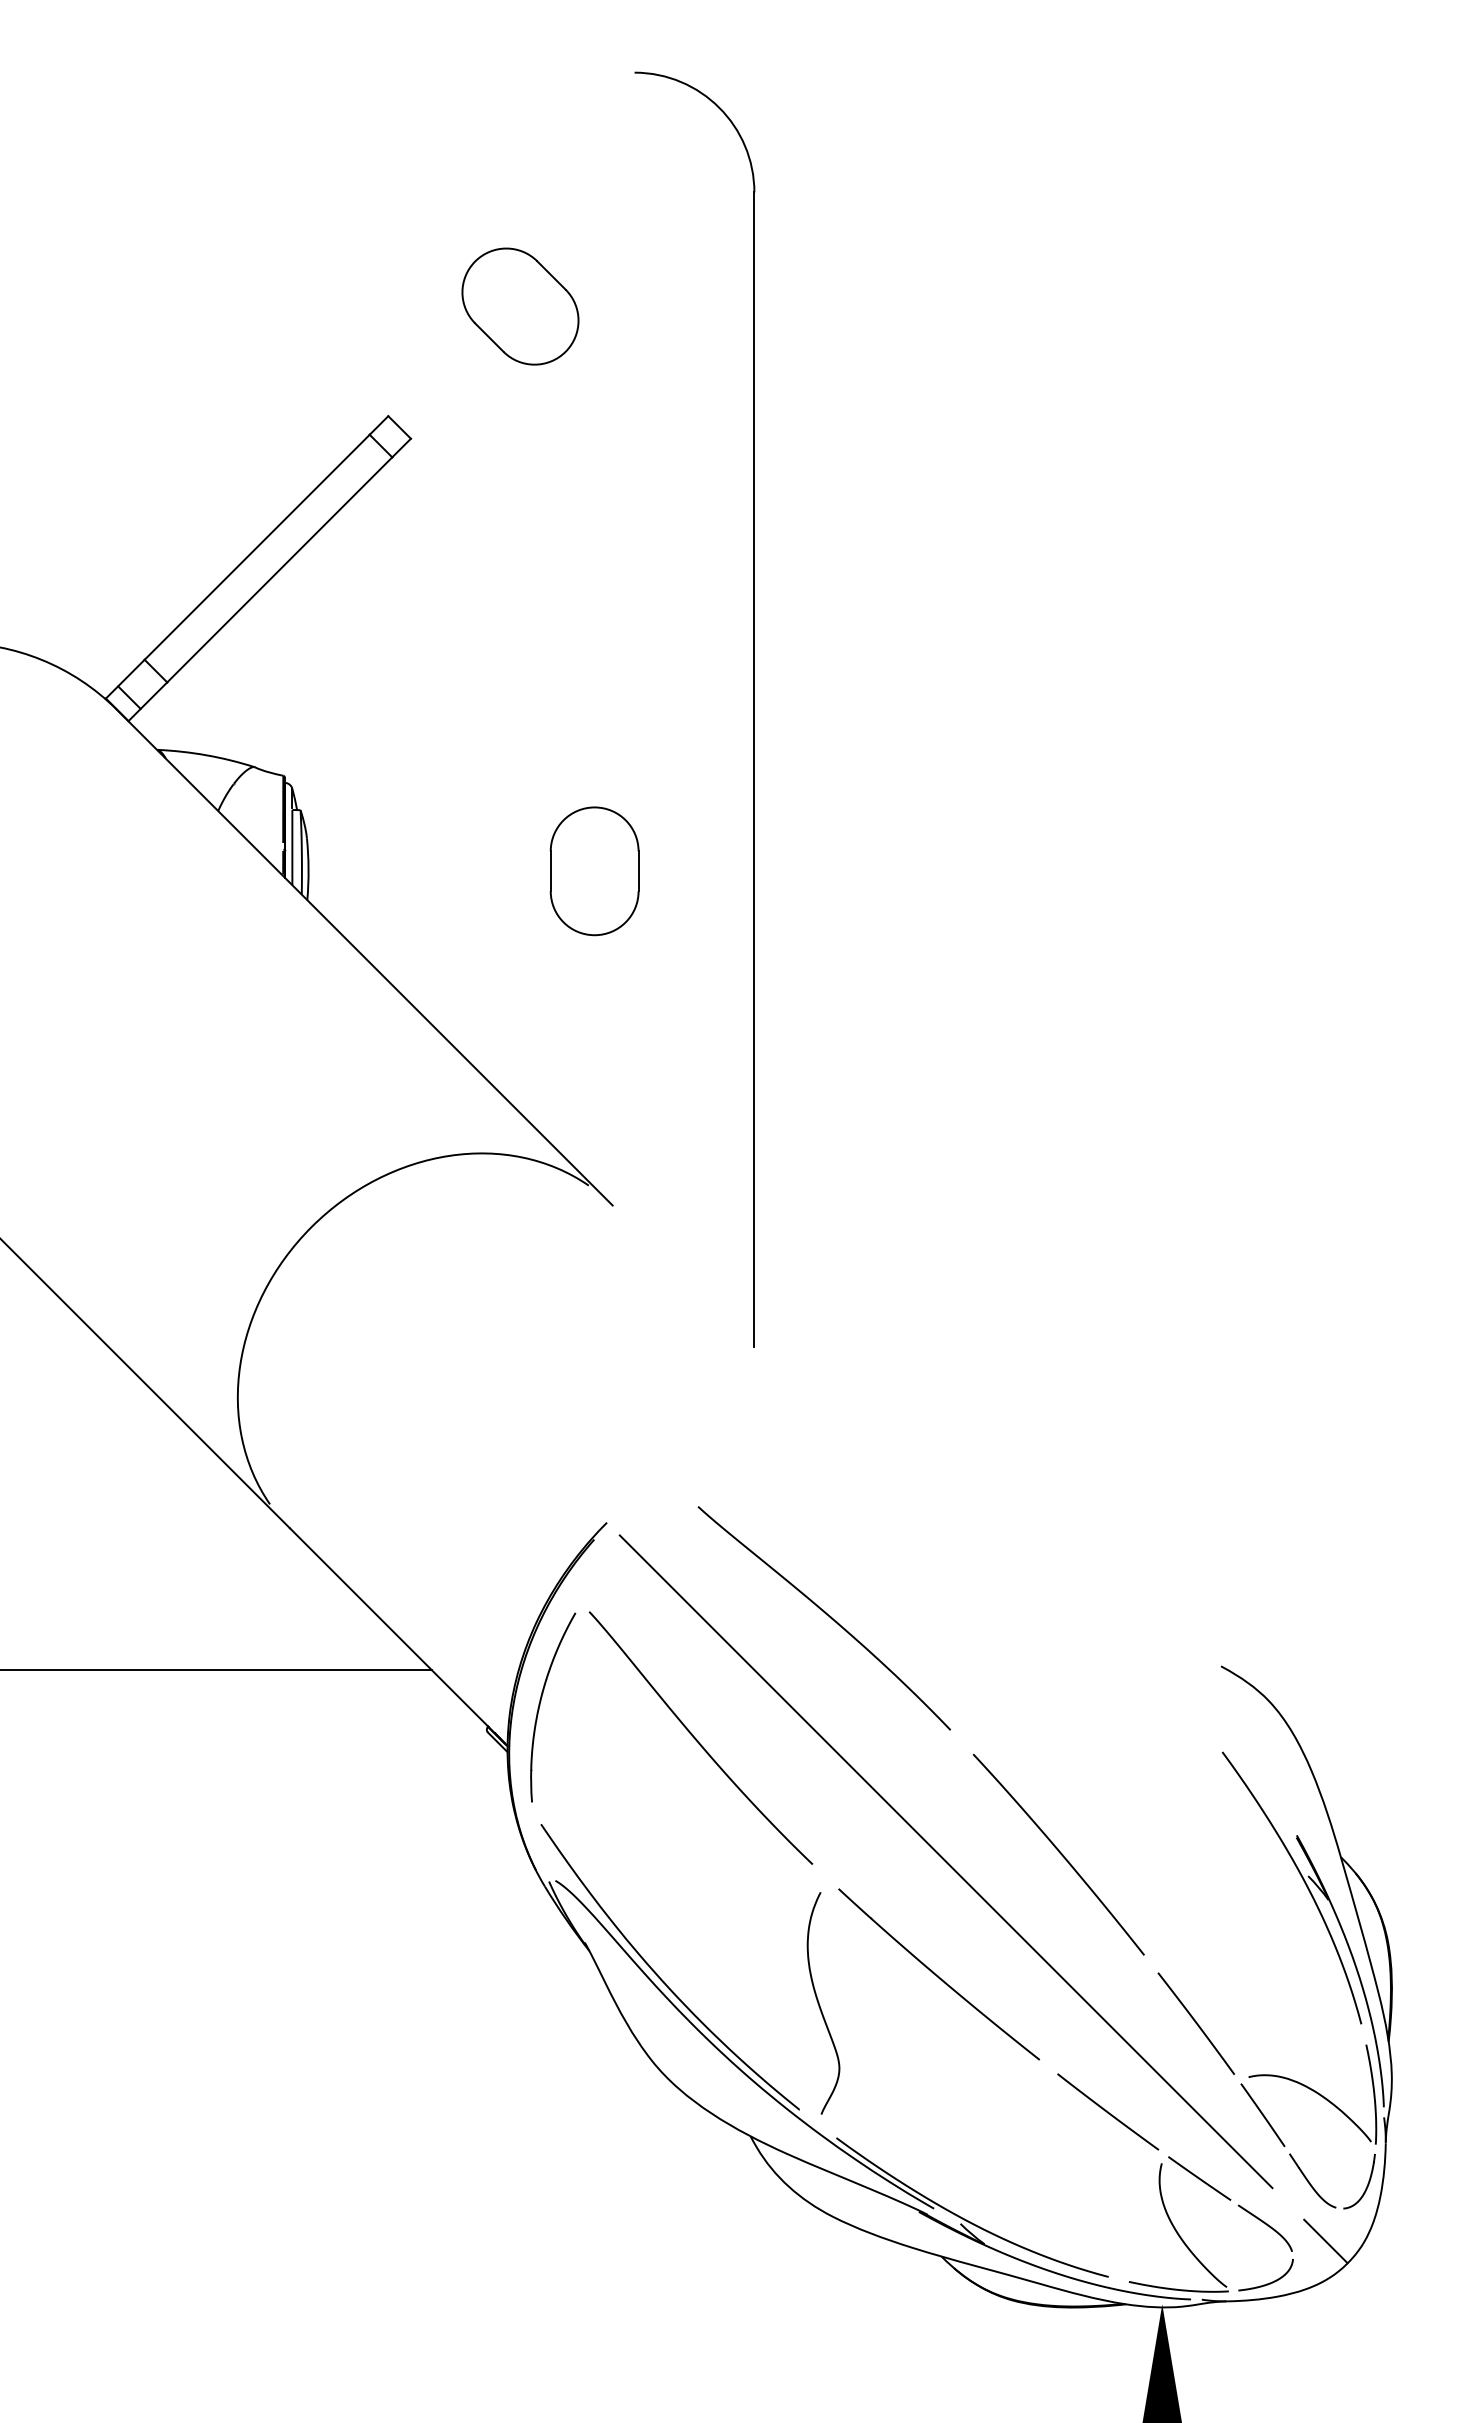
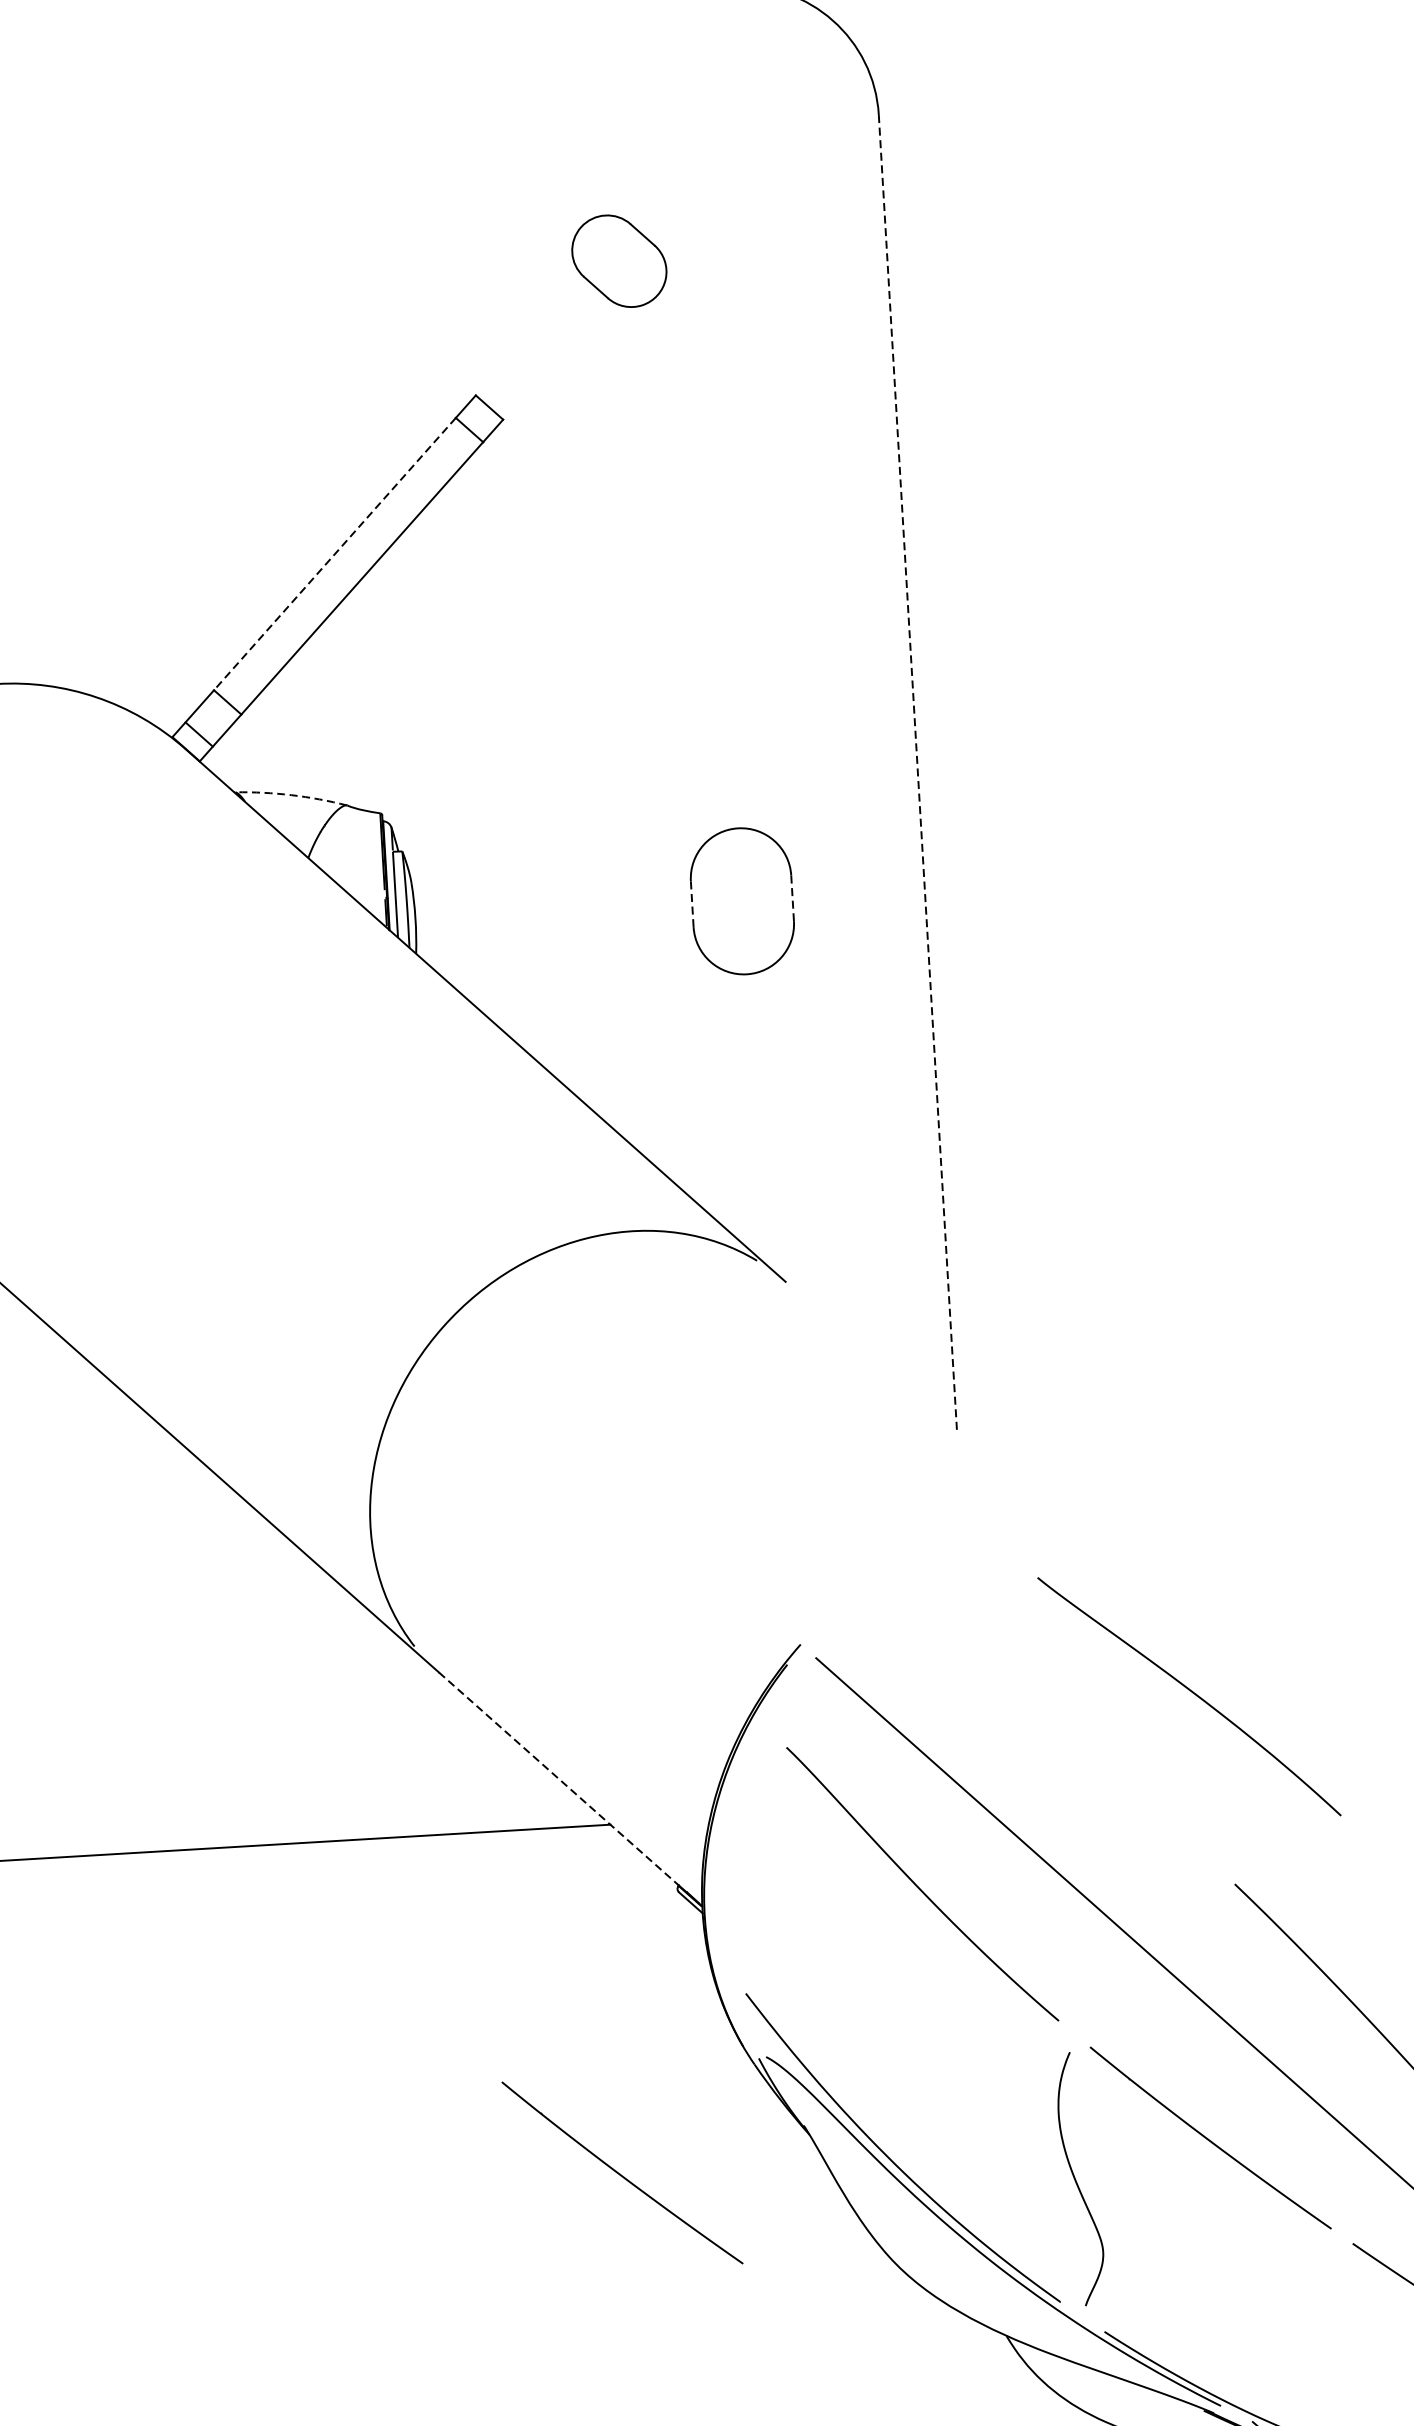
part: (520, 306) -> (619, 261), size x0.7
line: (256, 547) -> (334, 554), solid -> dashed
arc: (206, 755) -> (291, 795), solid -> dashed
line: (754, 770) -> (918, 775), solid -> dashed
line: (550, 871) -> (691, 904), solid -> dashed
line: (638, 871) -> (792, 898), solid -> dashed
curve: (825, 1614) -> (1190, 1692), moved
line: (389, 1627) -> (559, 1779), solid -> dashed
part: (540, 1705) -> (737, 1857), removed
part: (424, 1974) -> (622, 2173), added

